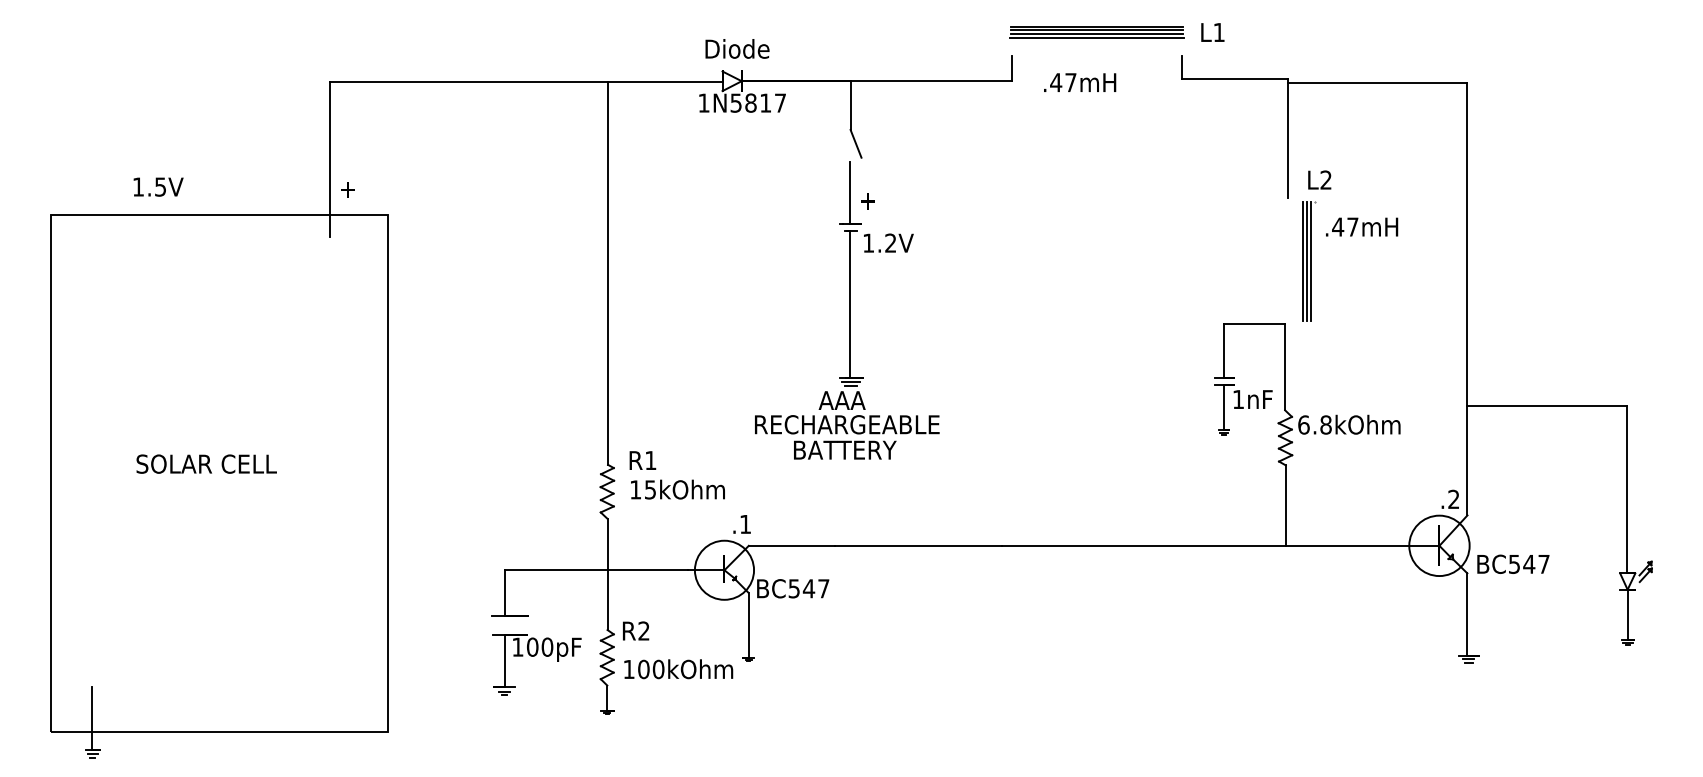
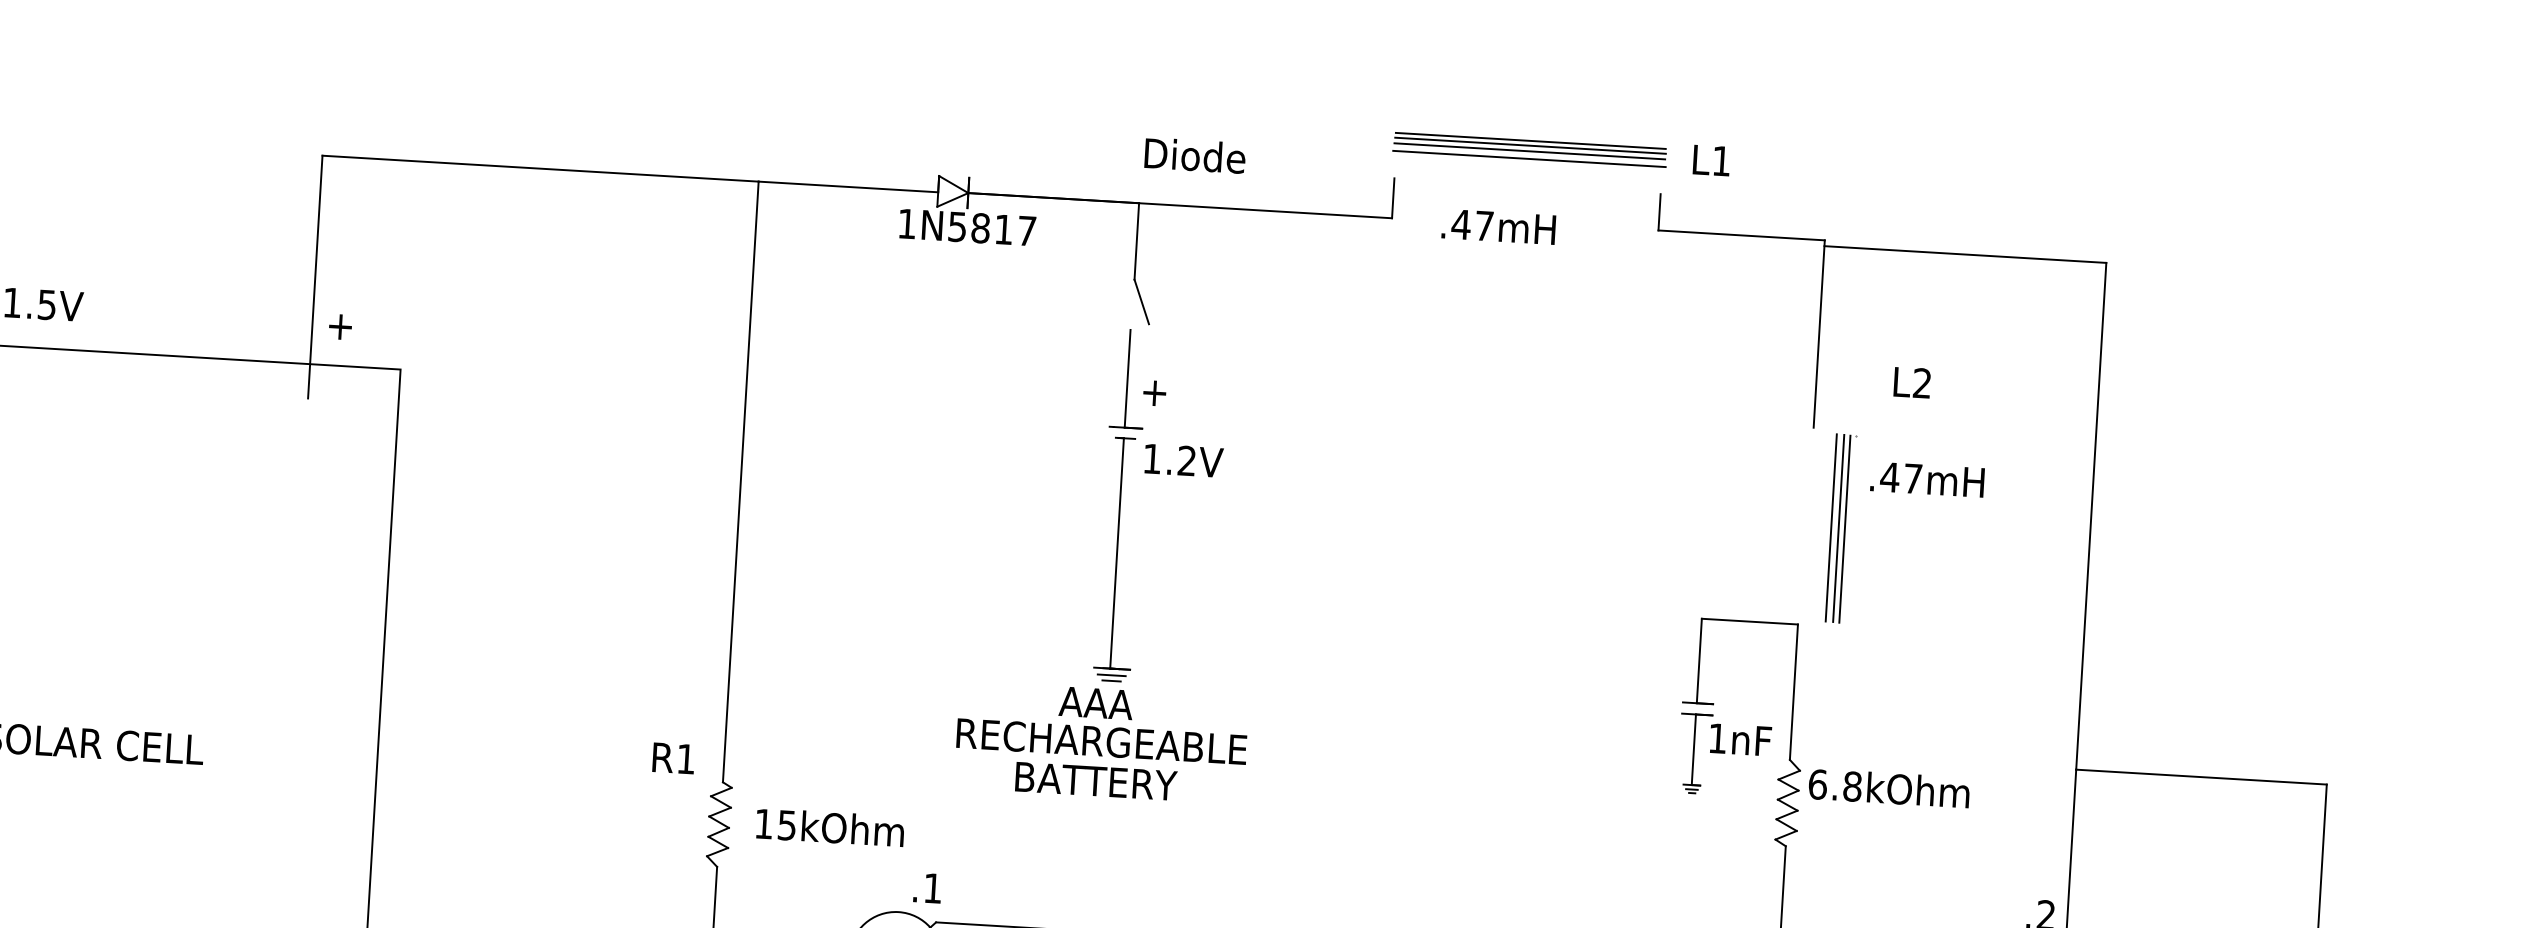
text: (737, 48) -> (1195, 155), moved
text: (1319, 179) -> (1912, 381), moved
text: (642, 460) -> (673, 758), moved

